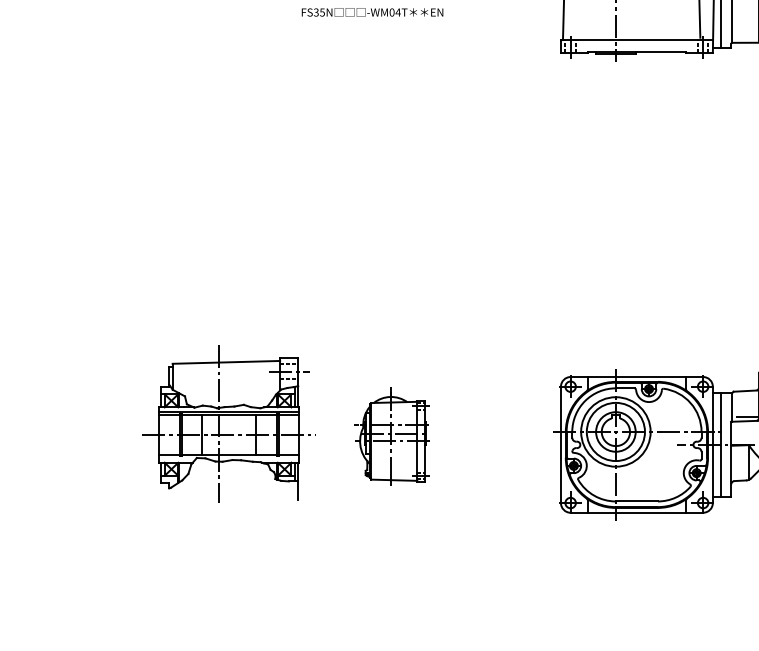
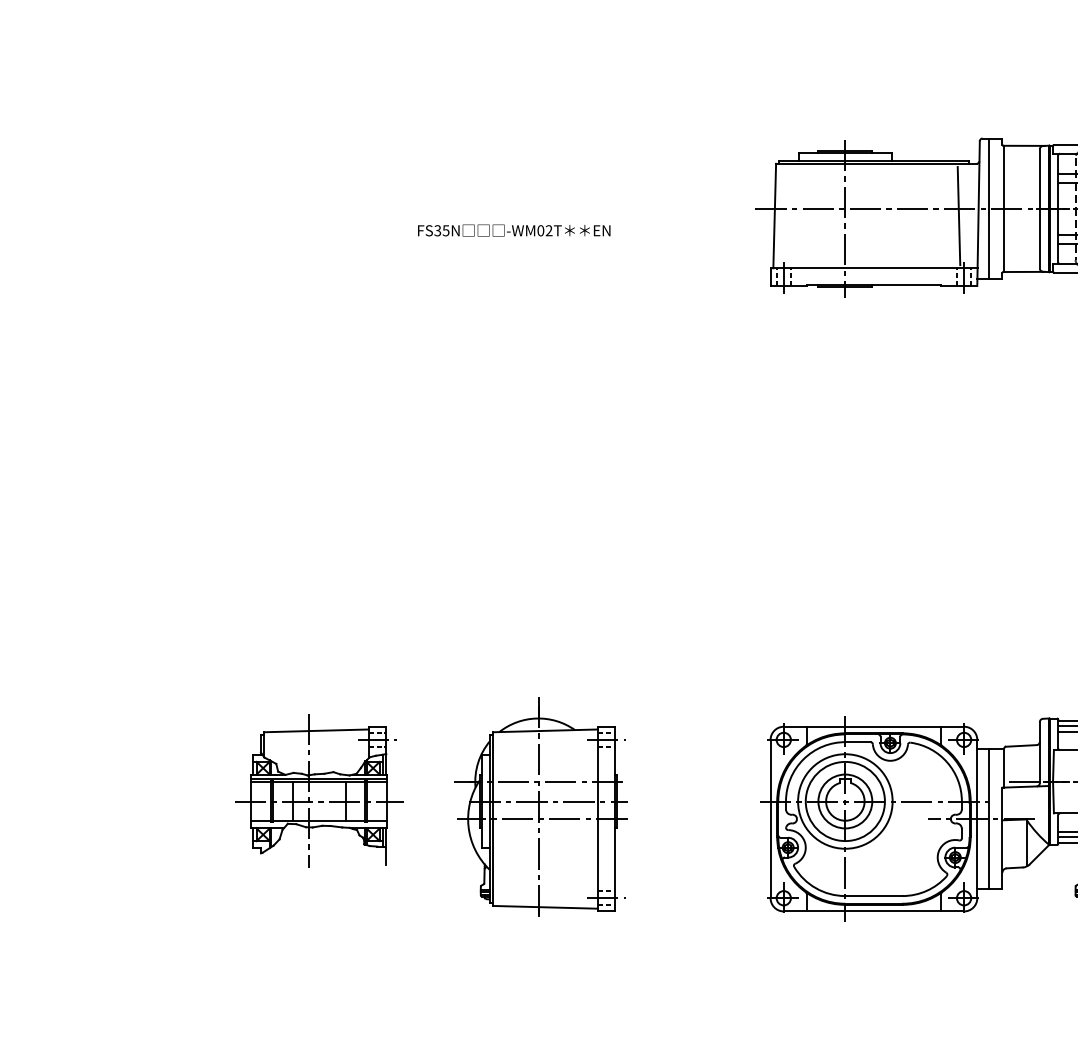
text: (397, 12) -> (548, 230), -WM04T -> -WM02T
part: (229, 423) -> (319, 790), size x0.71
part: (391, 435) -> (540, 806), size x1.67

